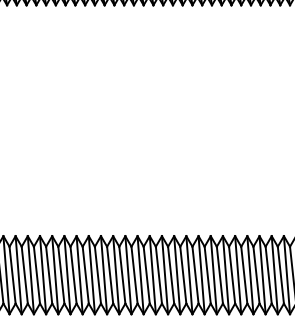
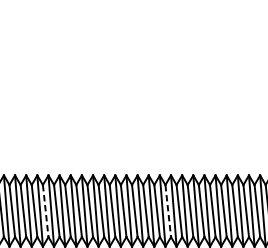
line: (61, 275) -> (45, 211), solid -> dashed
line: (195, 275) -> (168, 211), solid -> dashed

